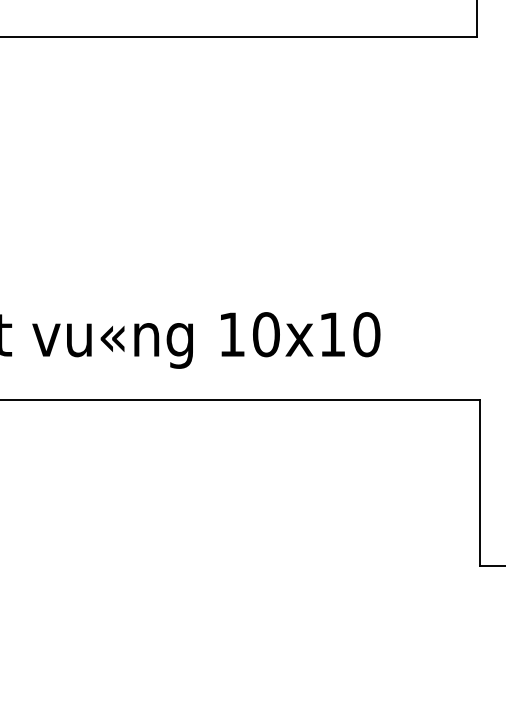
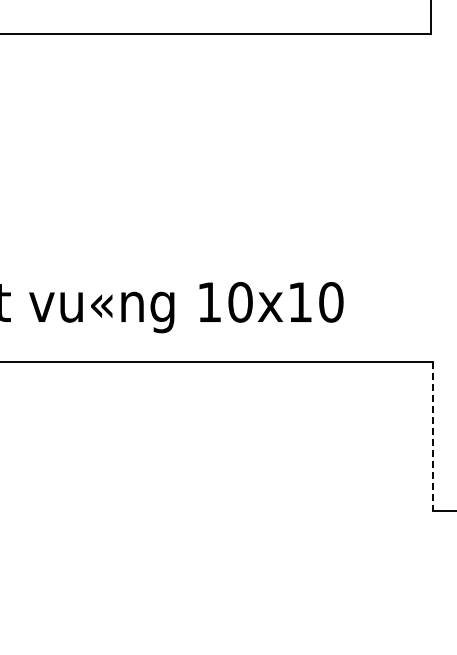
line: (479, 483) -> (433, 436), solid -> dashed

